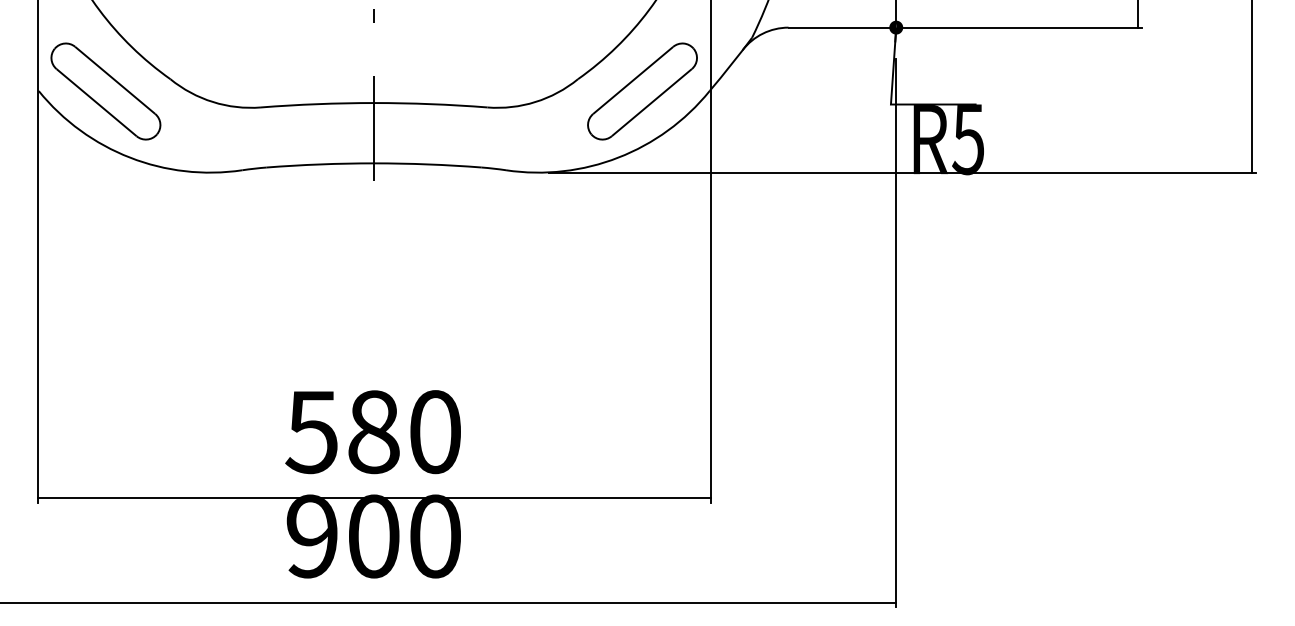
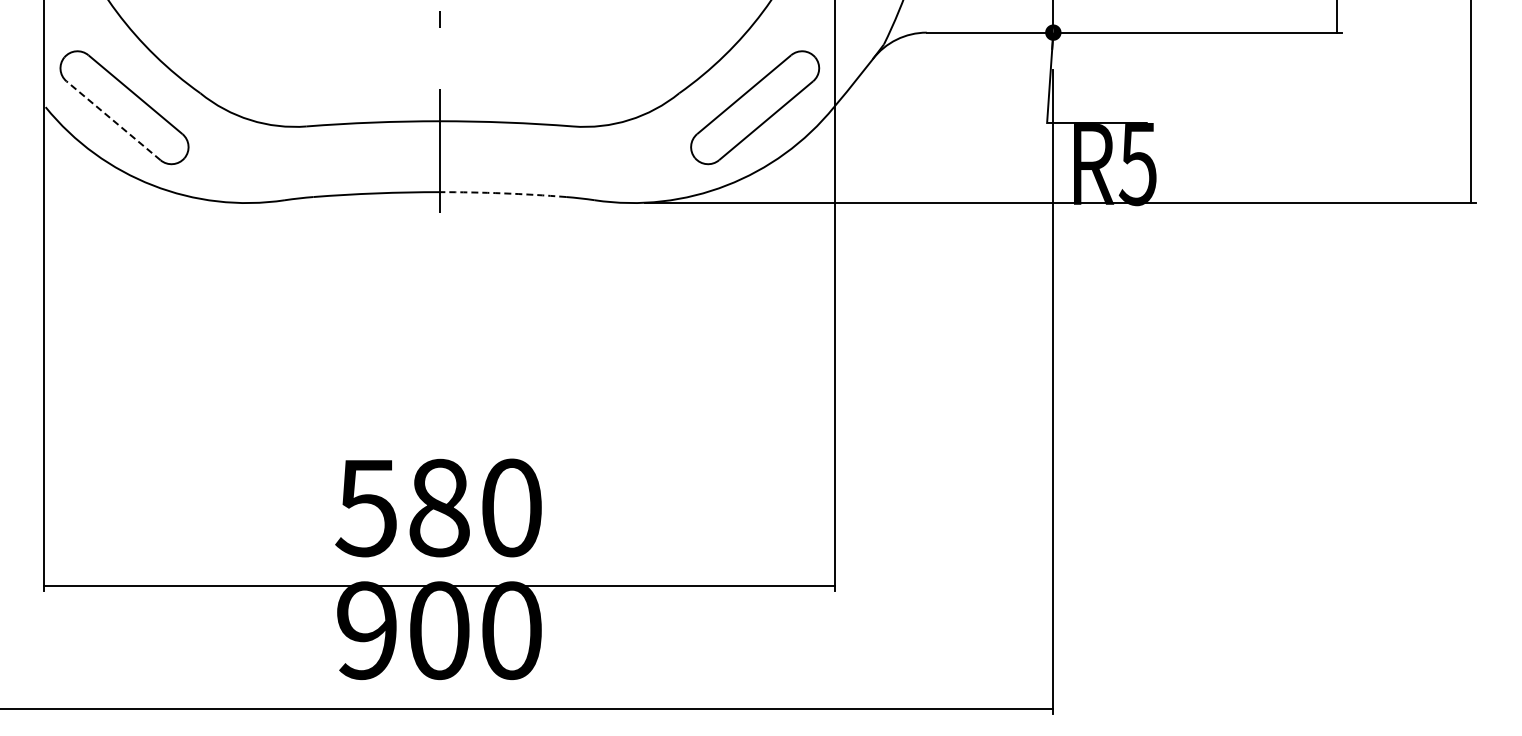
line: (96, 102) -> (113, 120), solid -> dashed
arc: (428, 164) -> (503, 193), solid -> dashed

